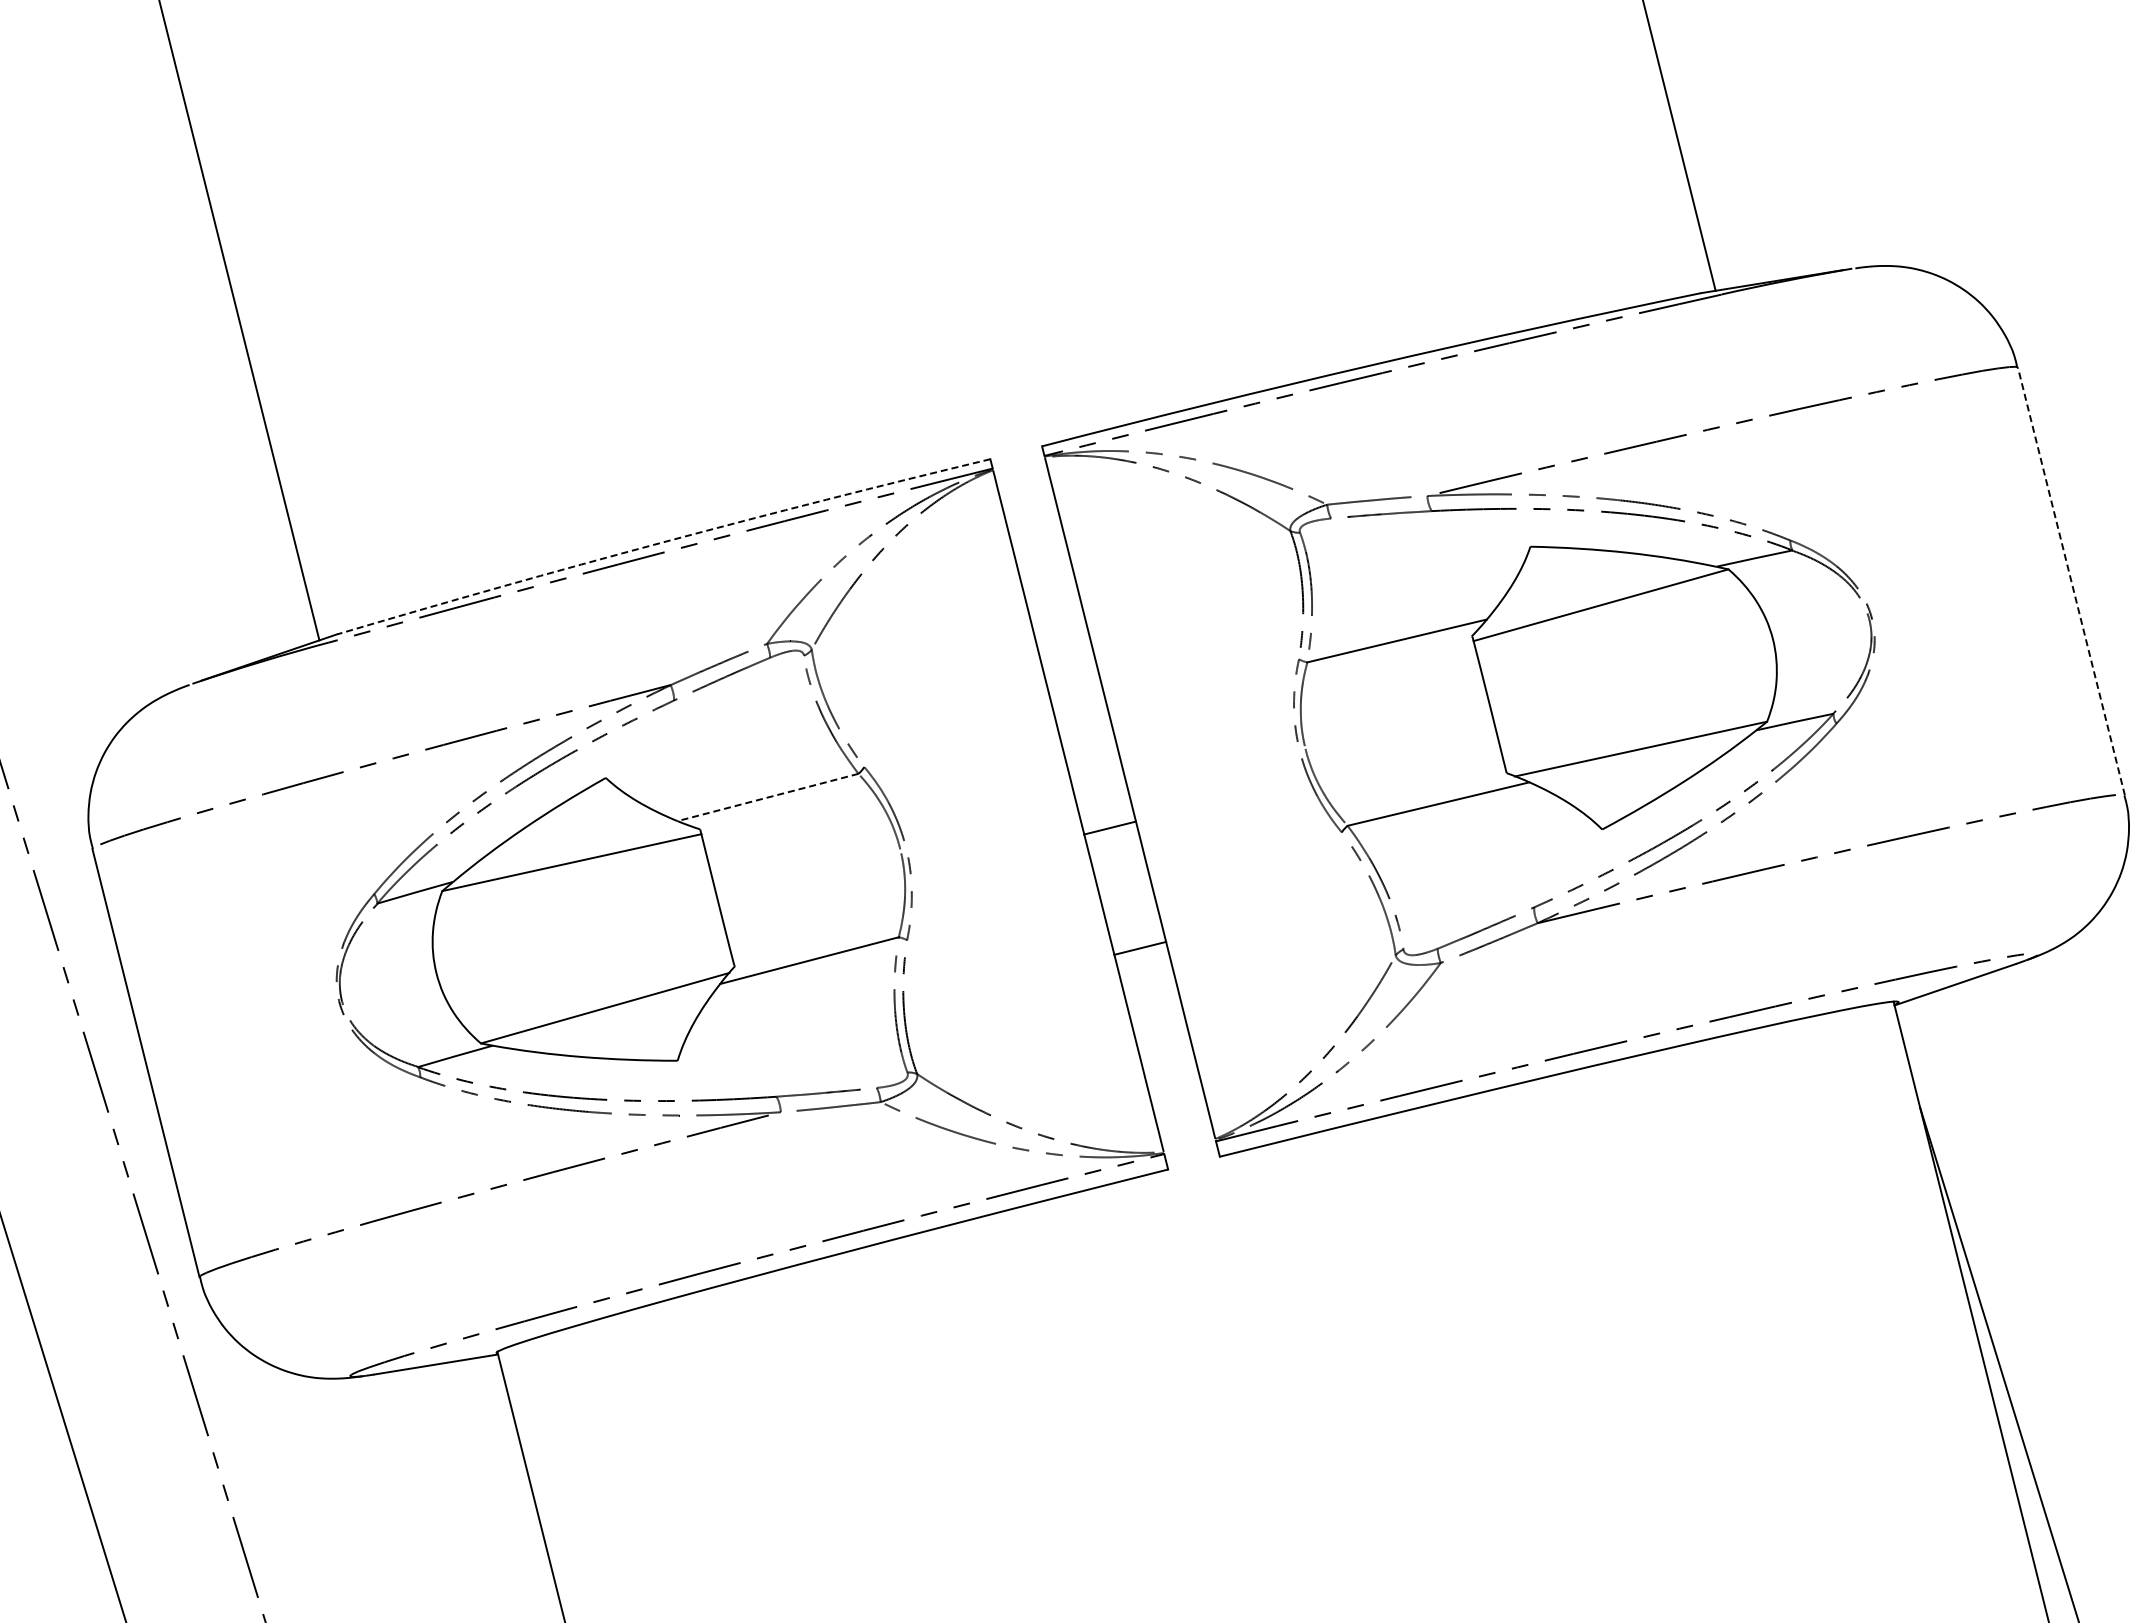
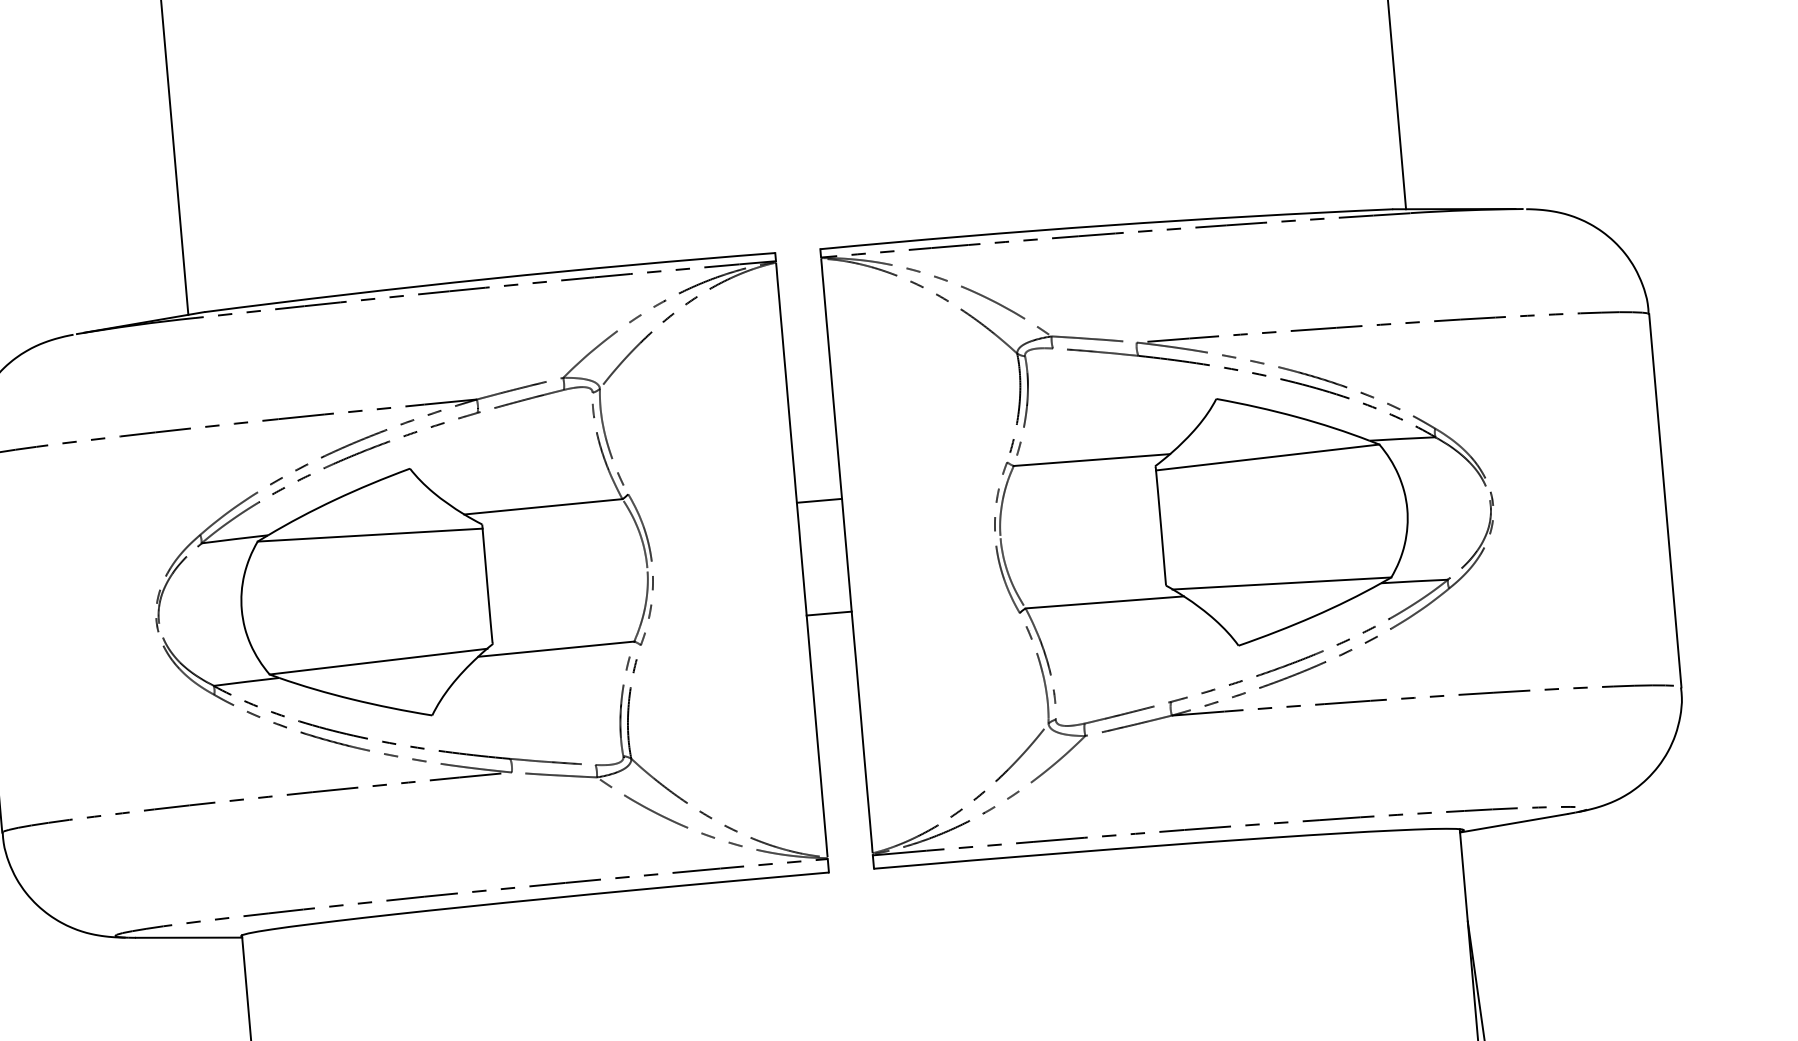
arc: (662, 542) -> (489, 278), dashed -> solid
line: (2071, 581) -> (1665, 500), dashed -> solid
line: (768, 797) -> (543, 506), dashed -> solid
line: (1109, 827) -> (819, 500), moved
line: (1140, 947) -> (829, 612), moved

